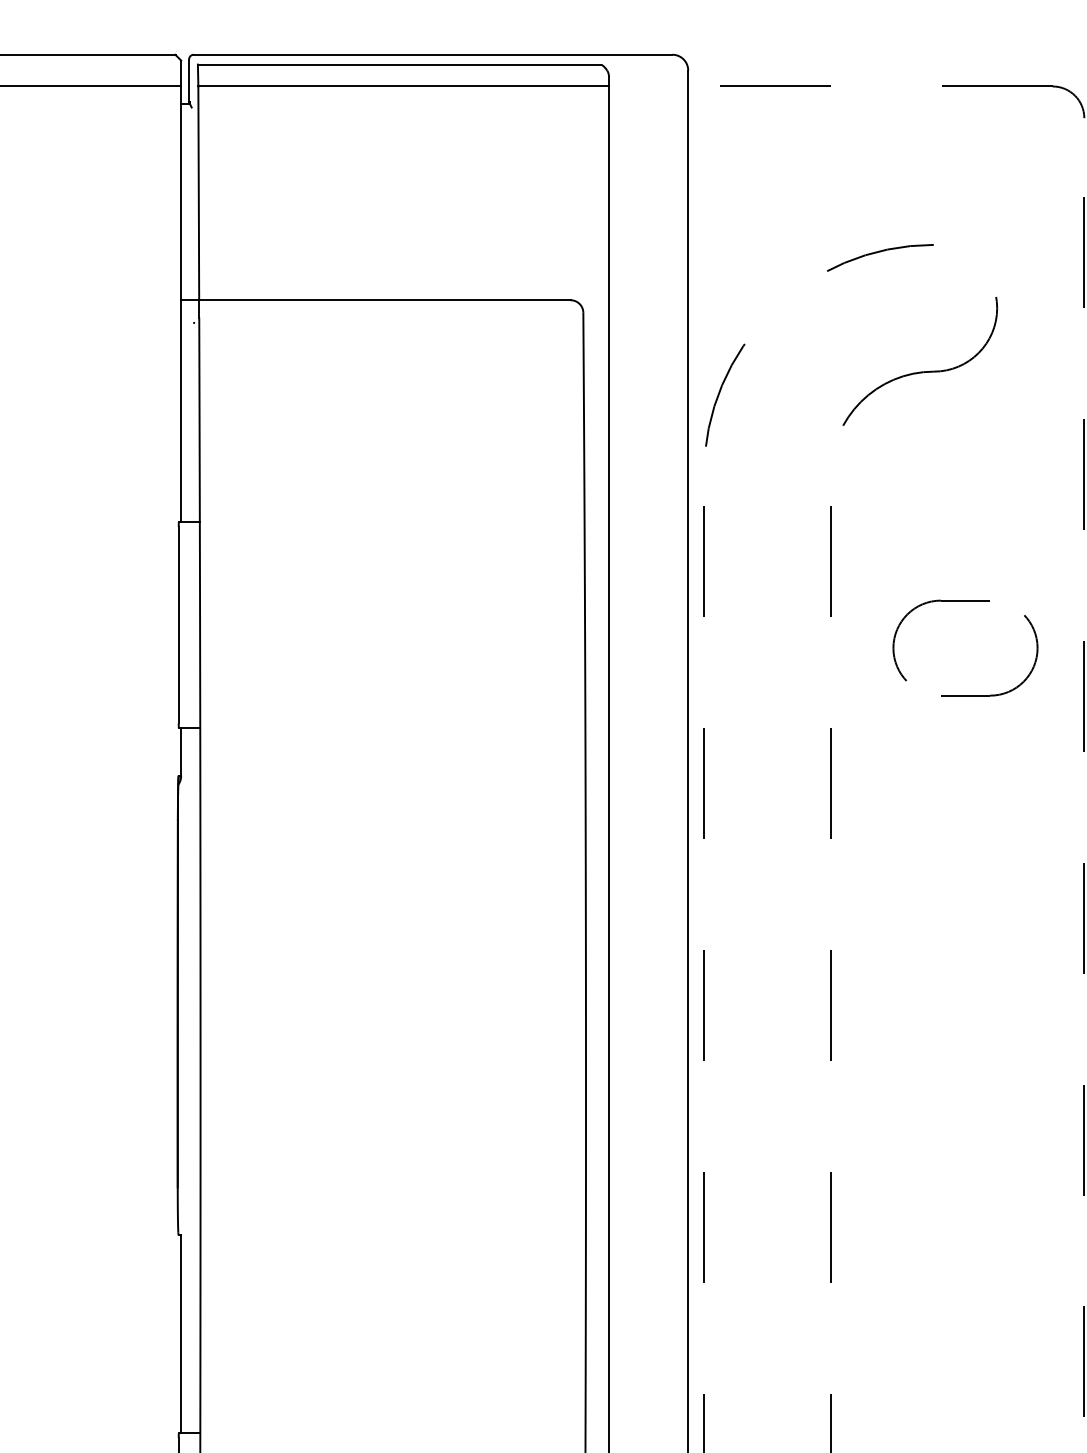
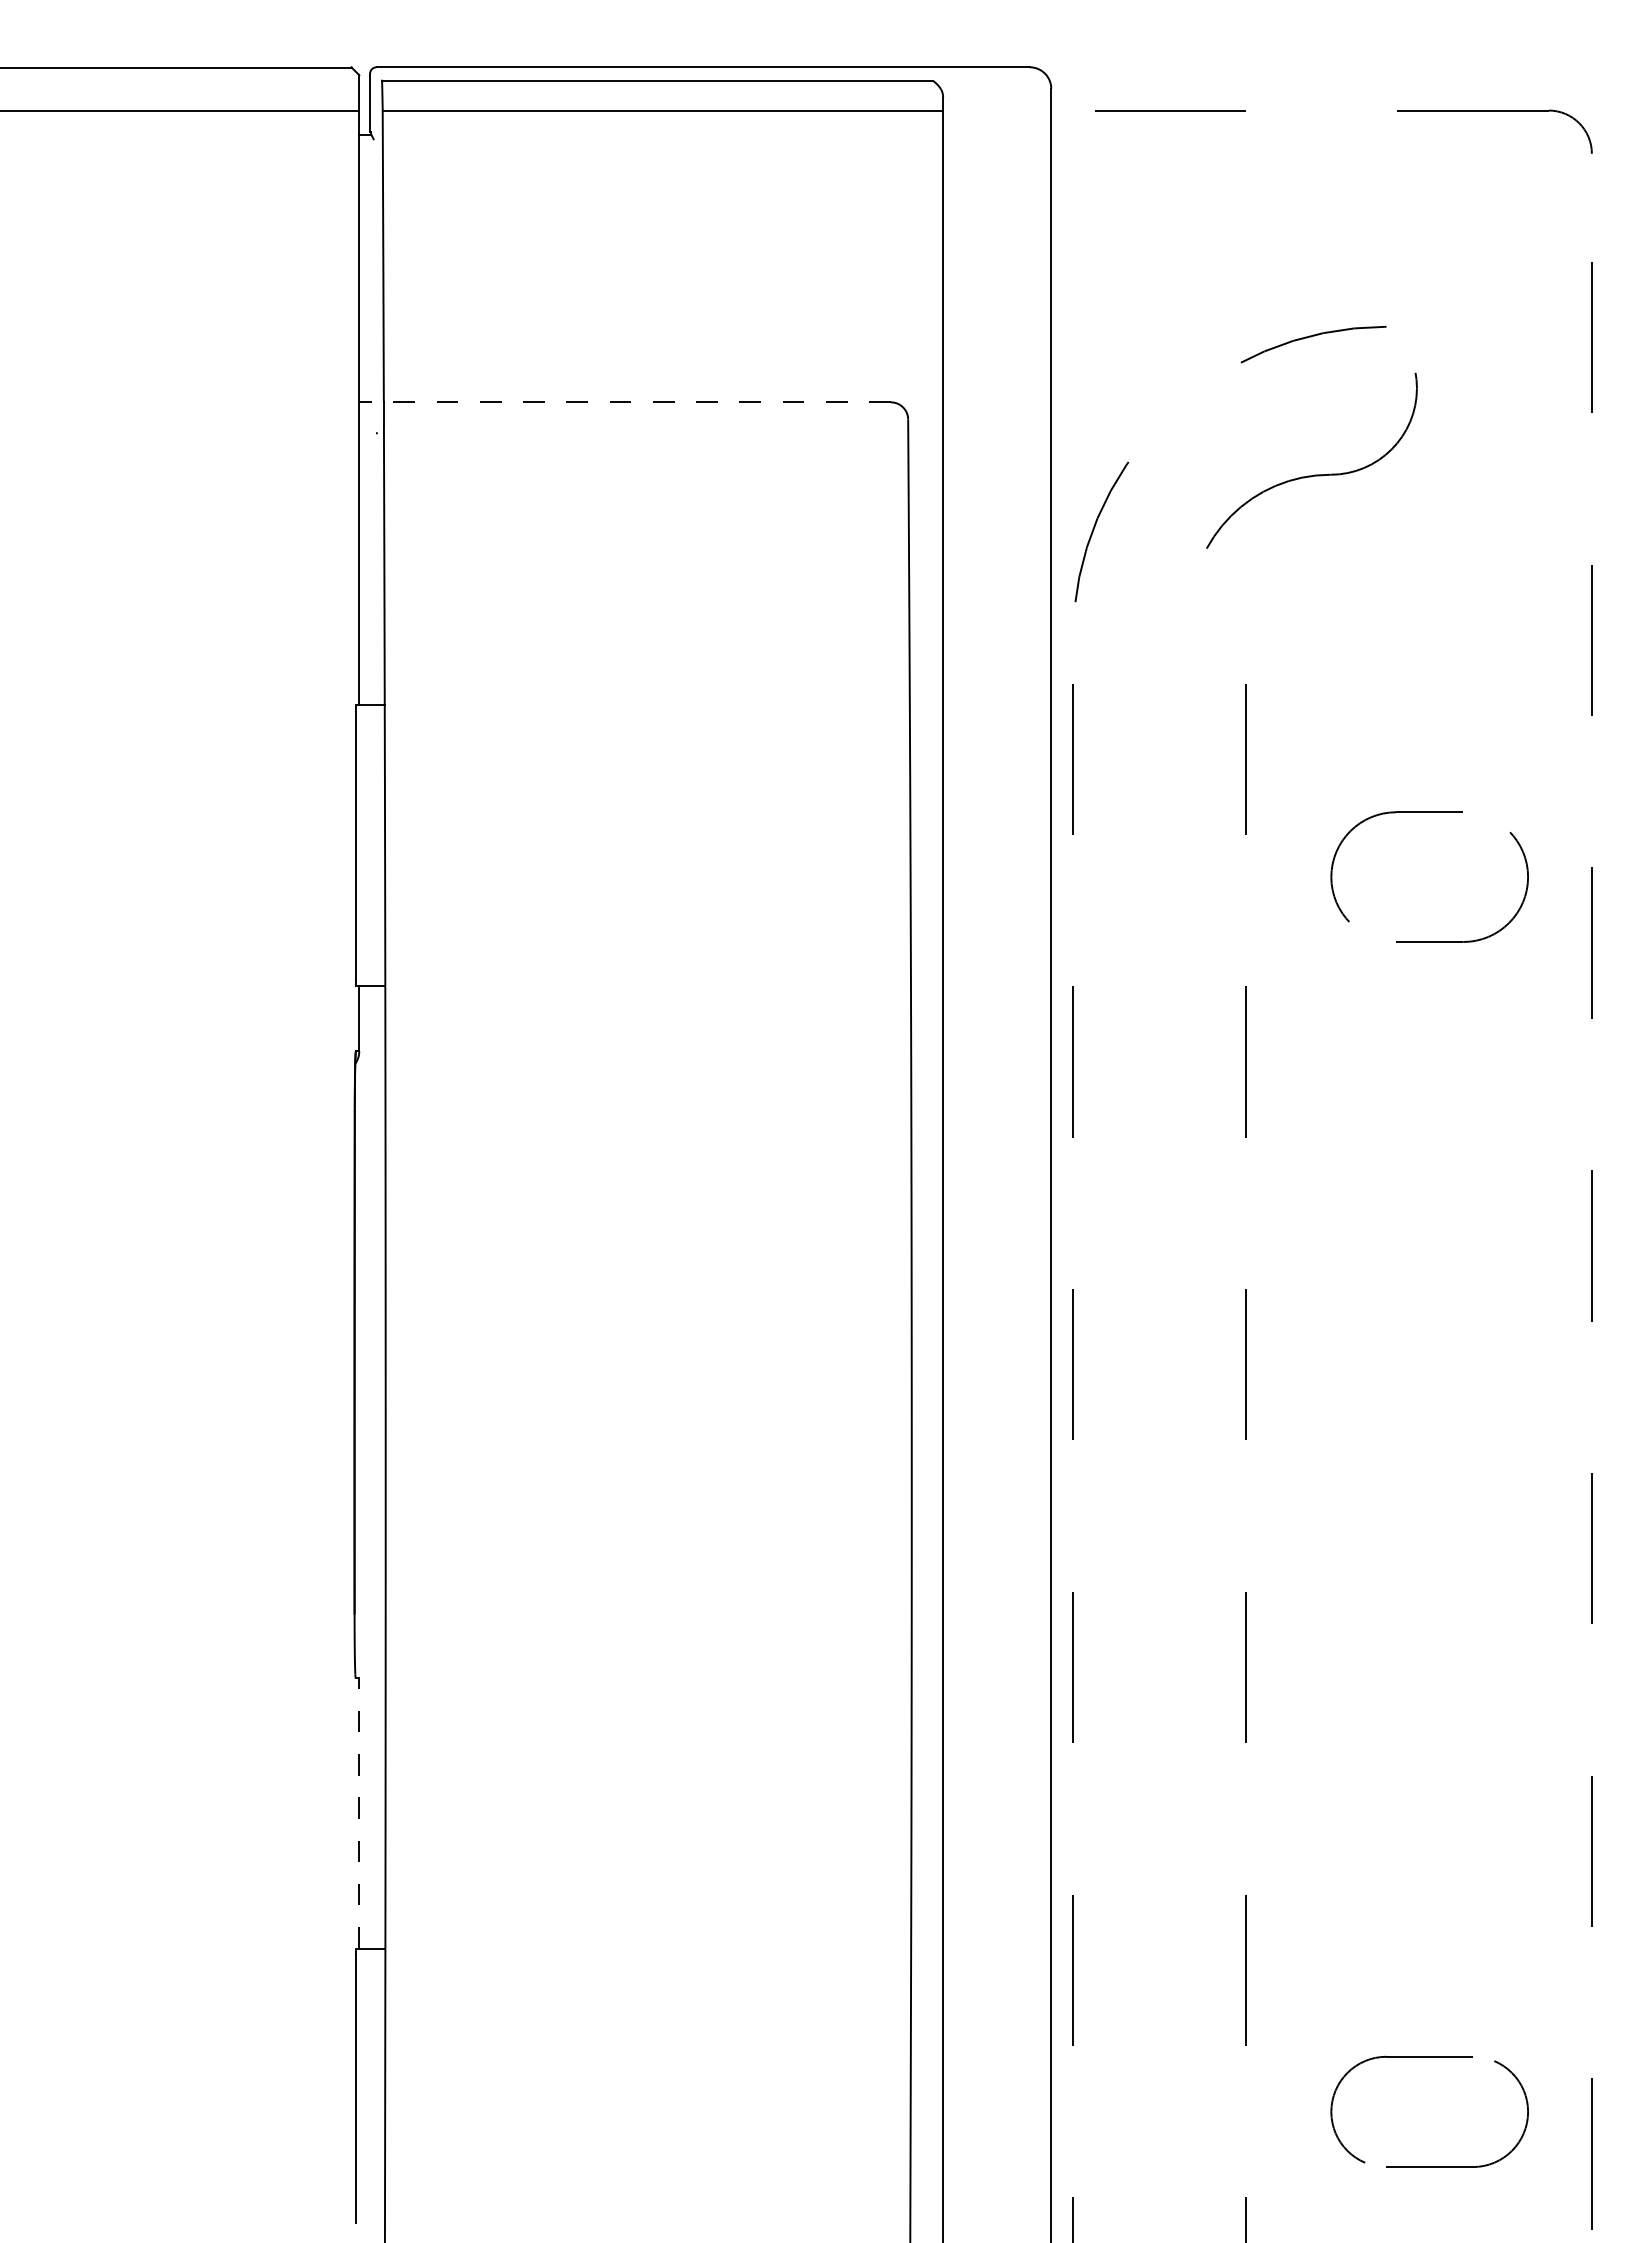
line: (376, 300) -> (625, 402), solid -> dashed
part: (922, 371) -> (1314, 474), moved
line: (181, 1333) -> (359, 1812), solid -> dashed

